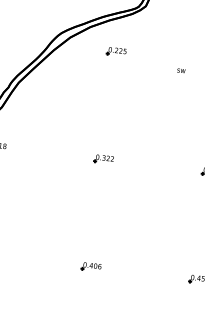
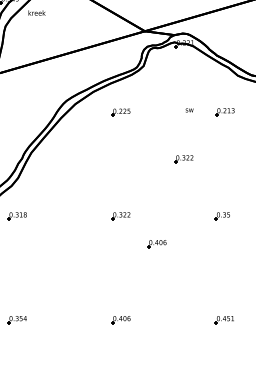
text: (181, 70) -> (189, 110), moved
part: (175, 108) -> (183, 159), added
part: (137, 193) -> (156, 244), added

